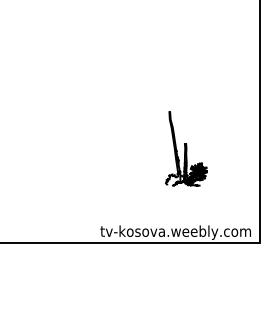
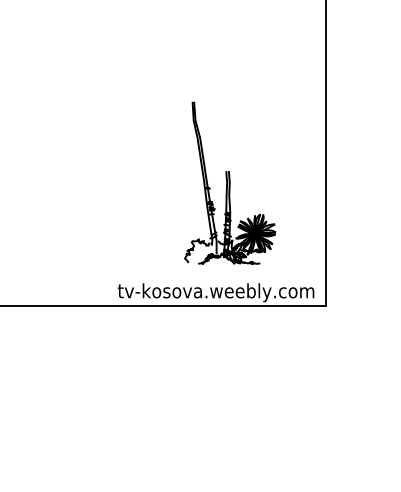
part: (186, 148) -> (230, 182), size x1.67

